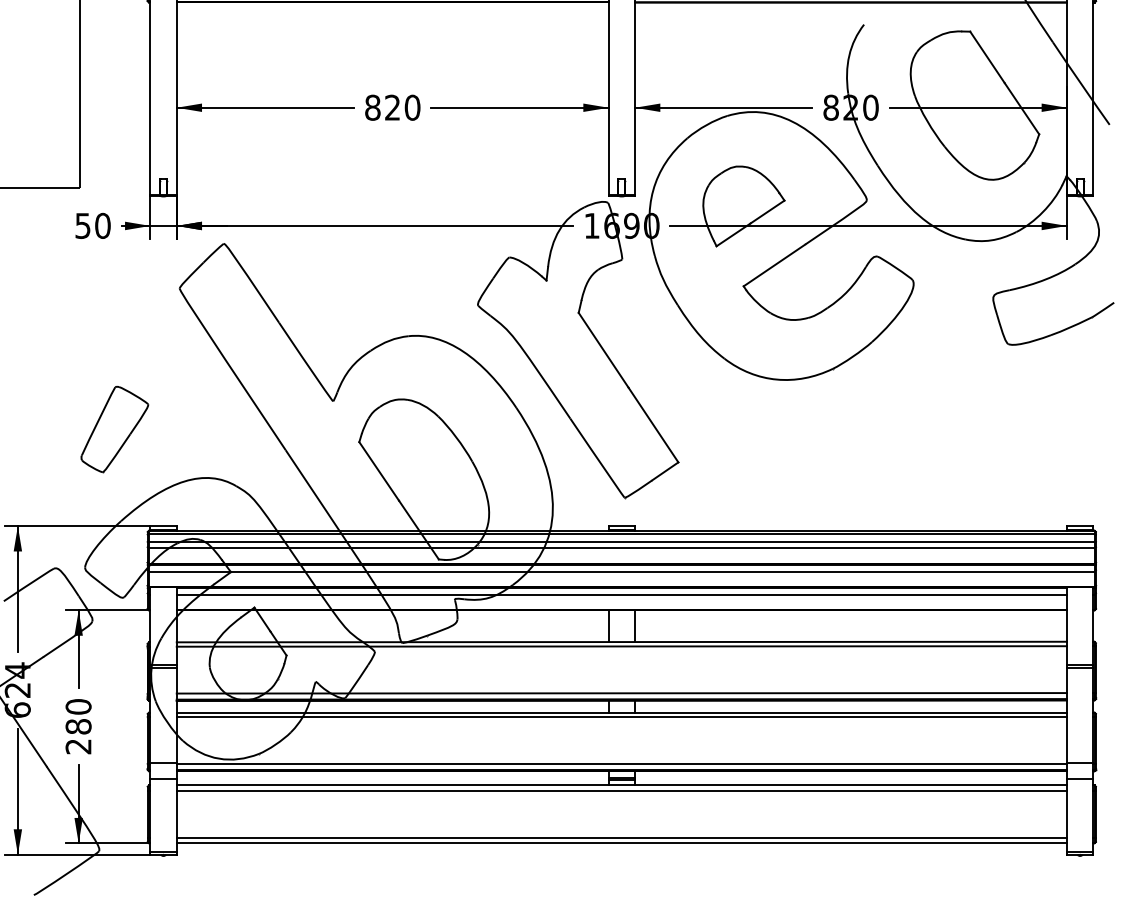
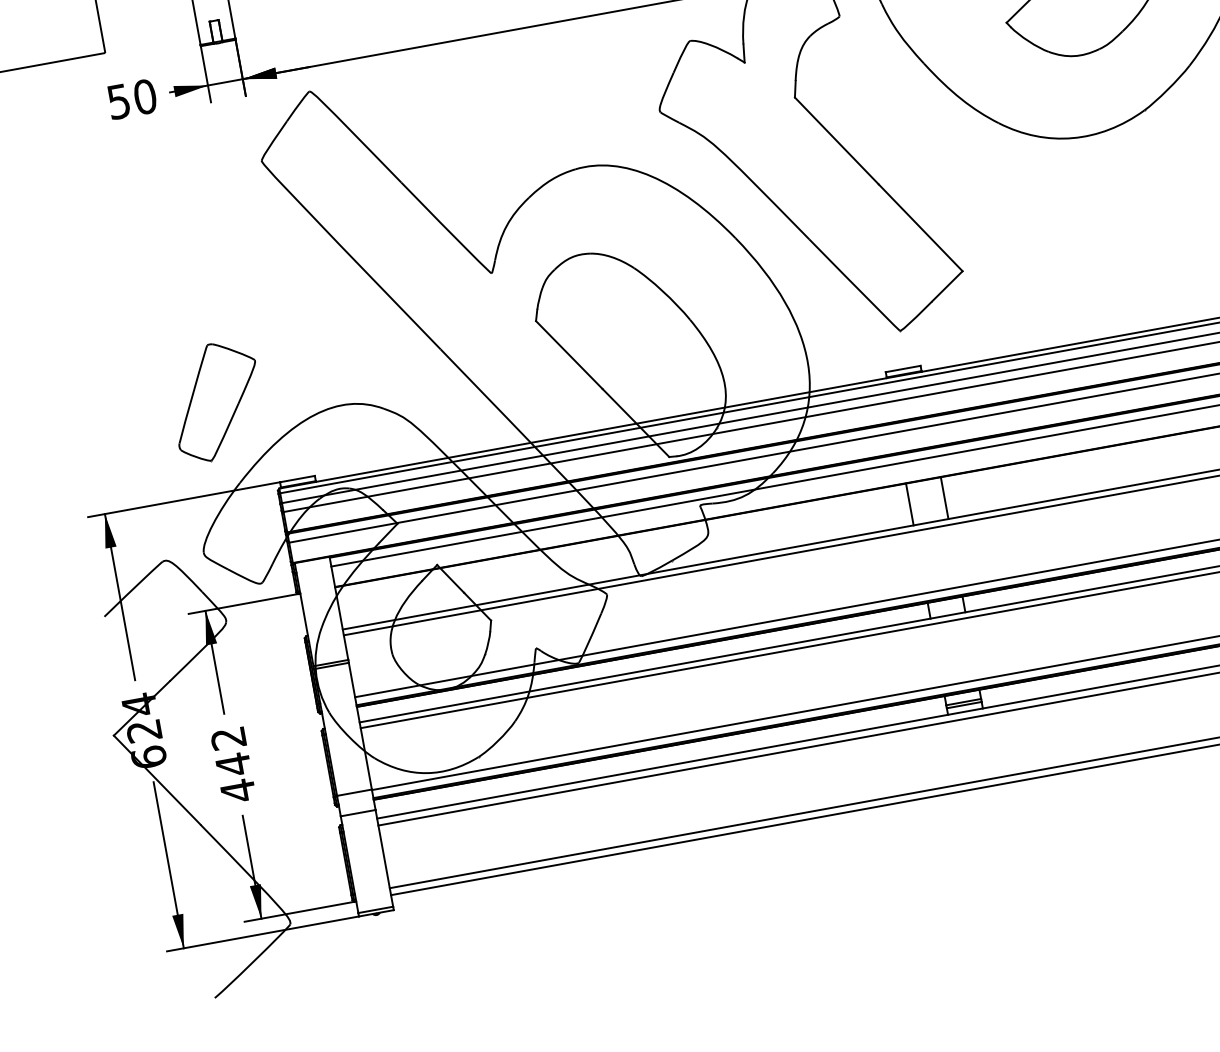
part: (114, 429) -> (216, 401), moved
text: (78, 726) -> (233, 764), 280 -> 442

